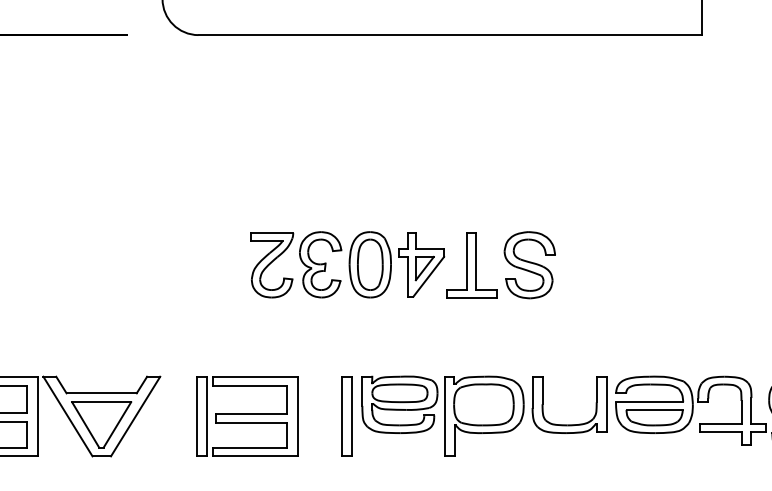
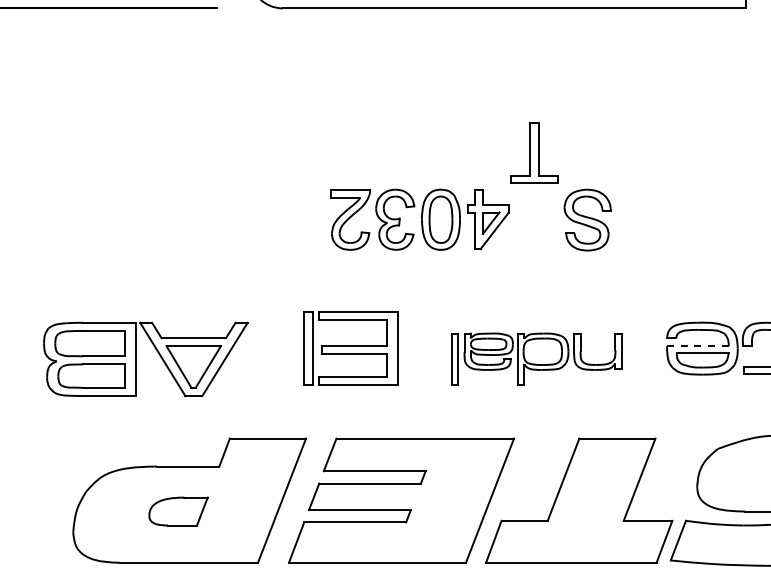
part: (471, 264) -> (534, 152), moved
line: (649, 402) -> (697, 346), solid -> dashed
part: (474, 415) -> (536, 358), size x0.7
part: (246, 416) -> (350, 348), moved

